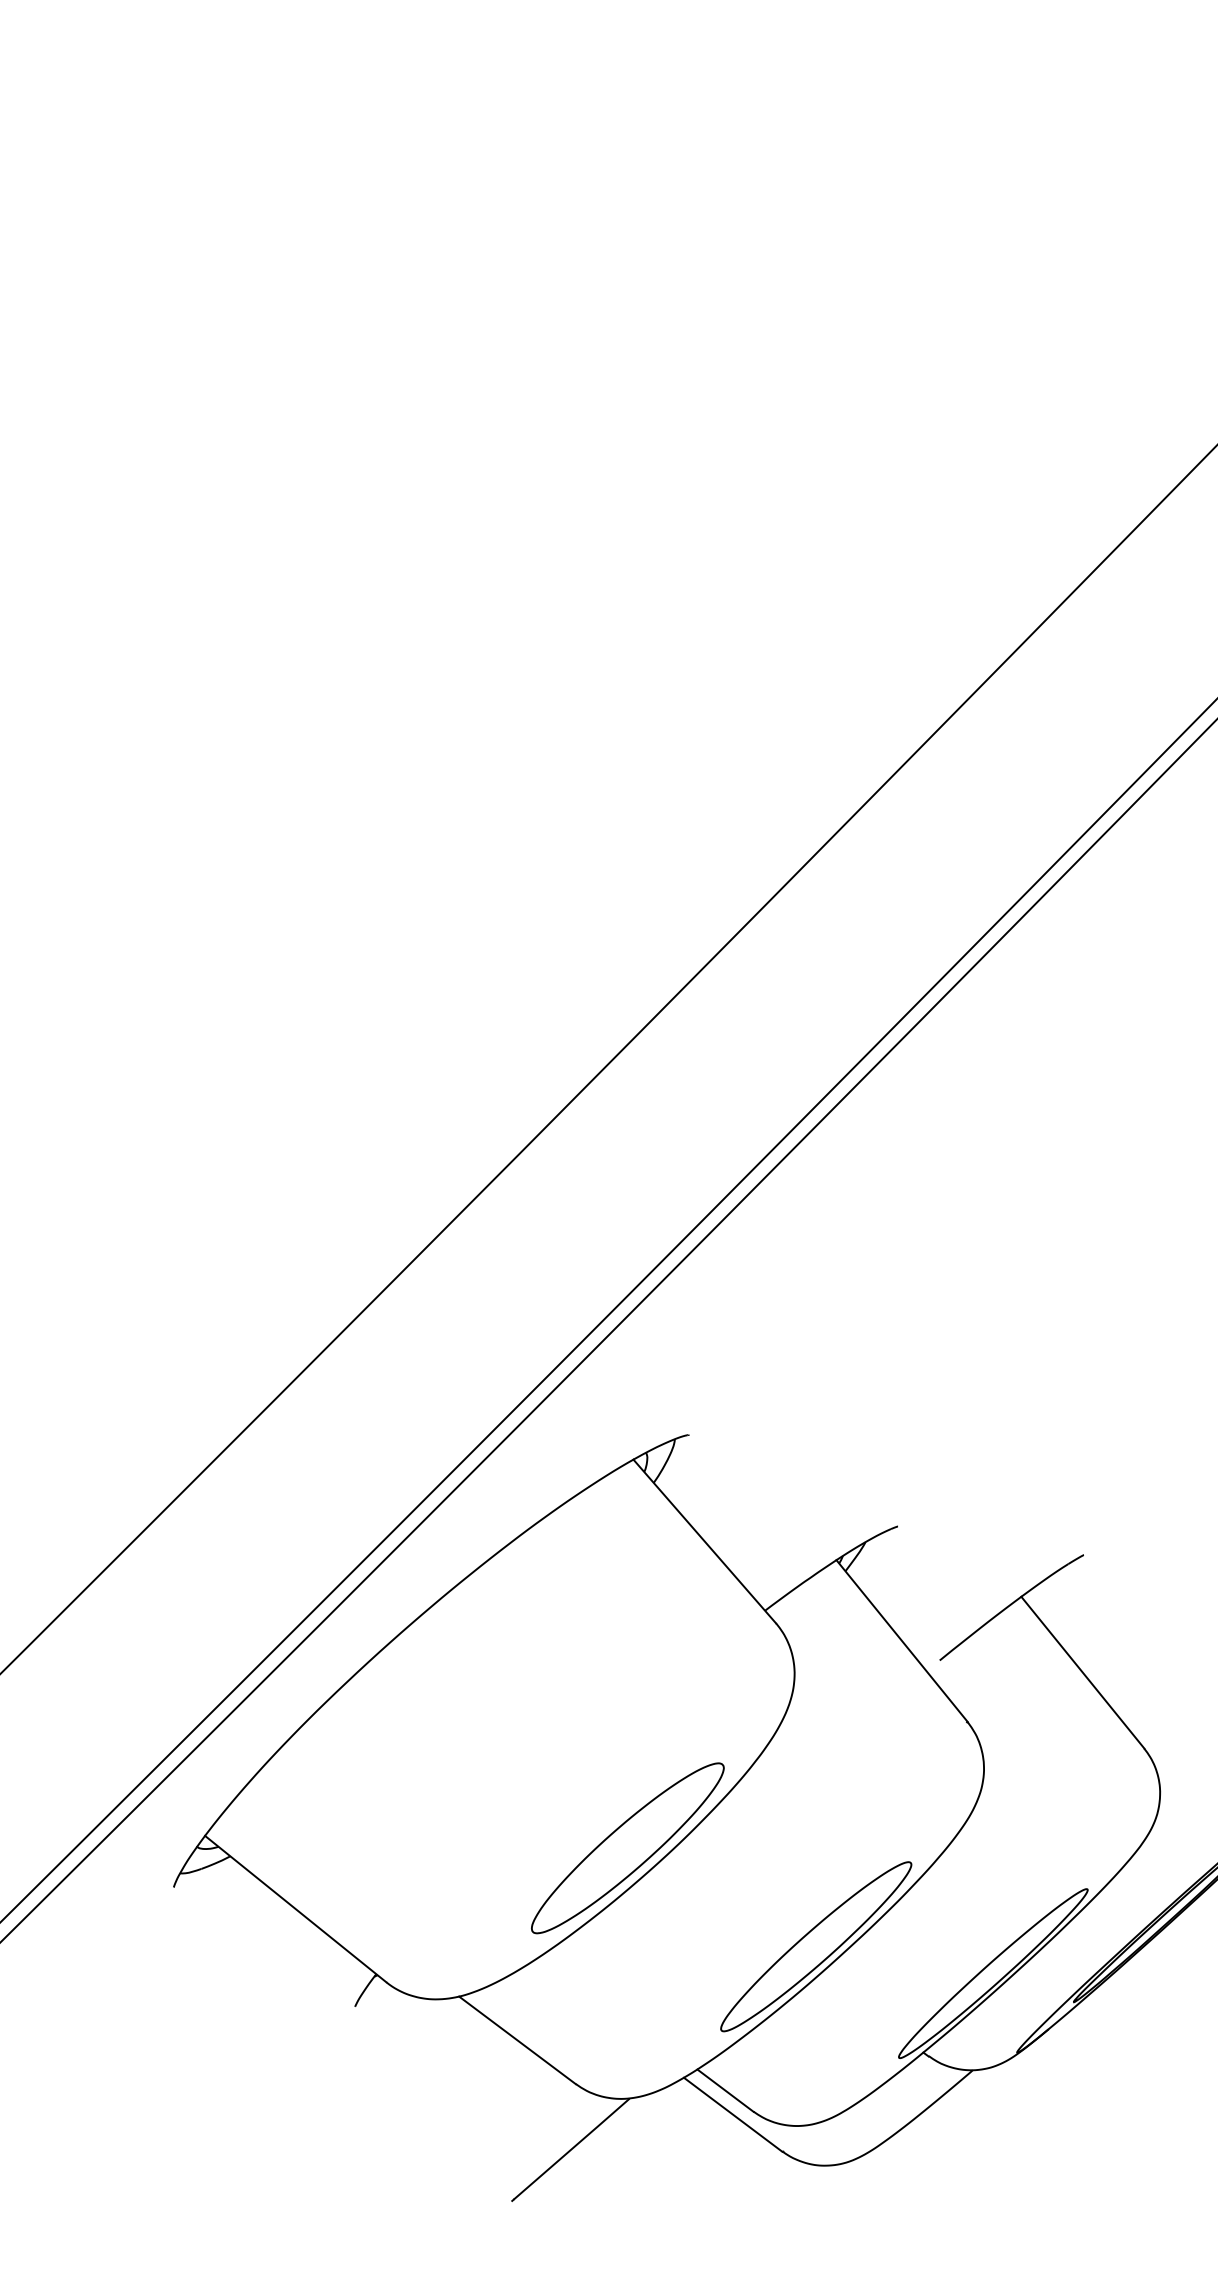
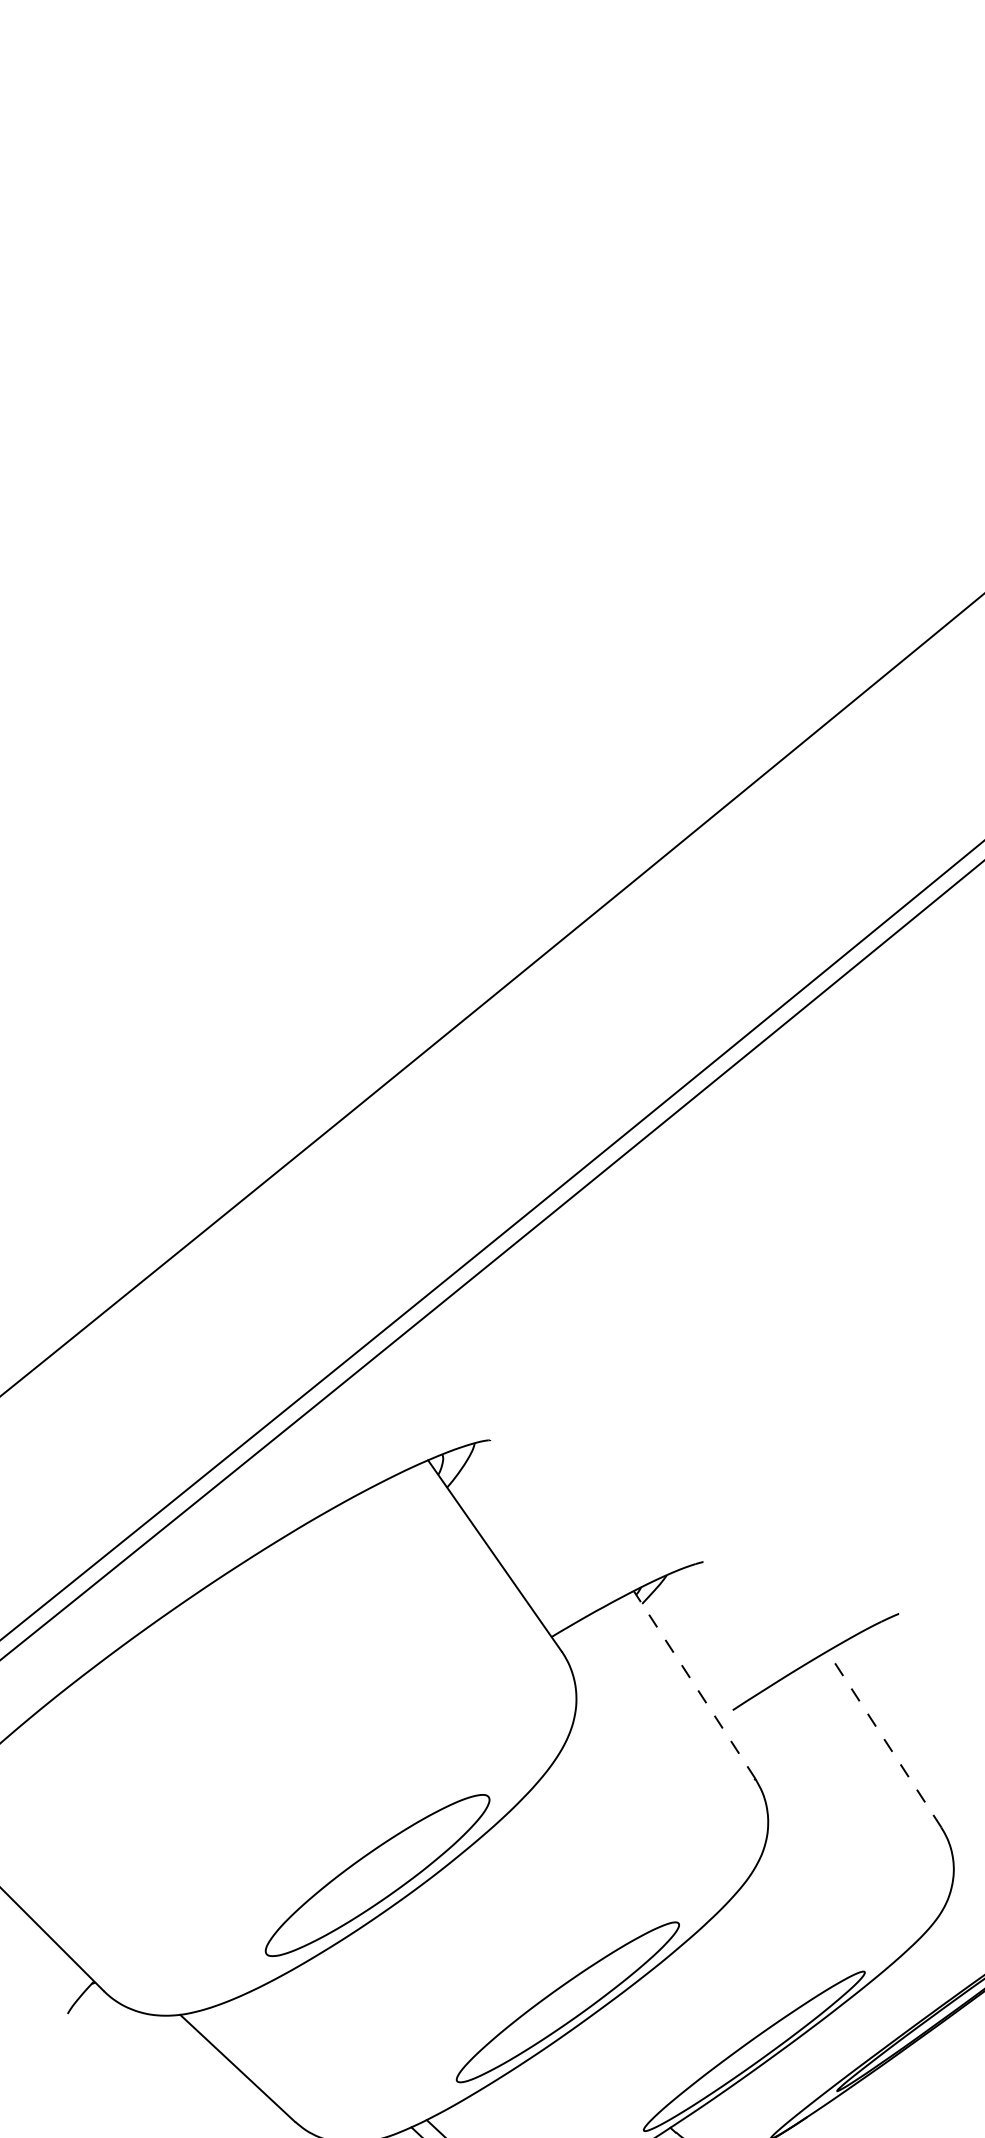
line: (901, 1640) -> (694, 1684), solid -> dashed
line: (1082, 1672) -> (884, 1739), solid -> dashed

